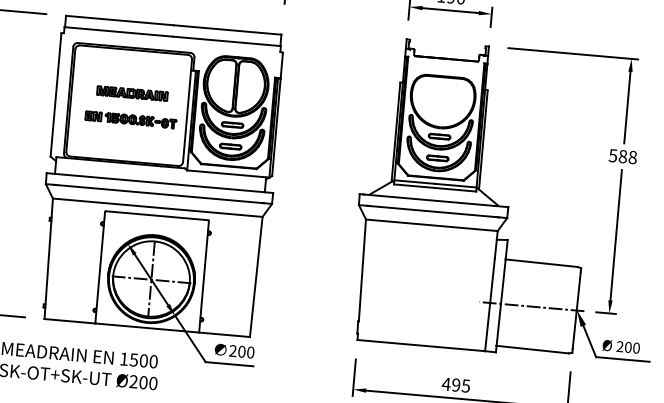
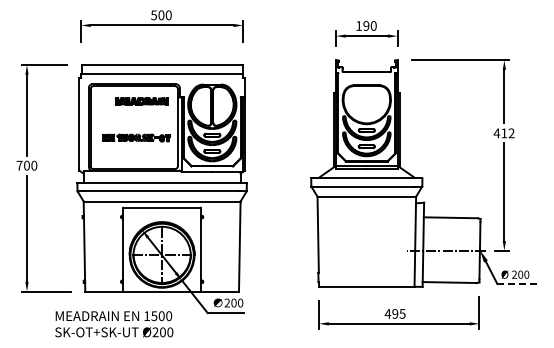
part: (131, 93) -> (141, 101), moved
text: (621, 156) -> (503, 133), 588 -> 412
line: (621, 358) -> (516, 283), solid -> dashed

